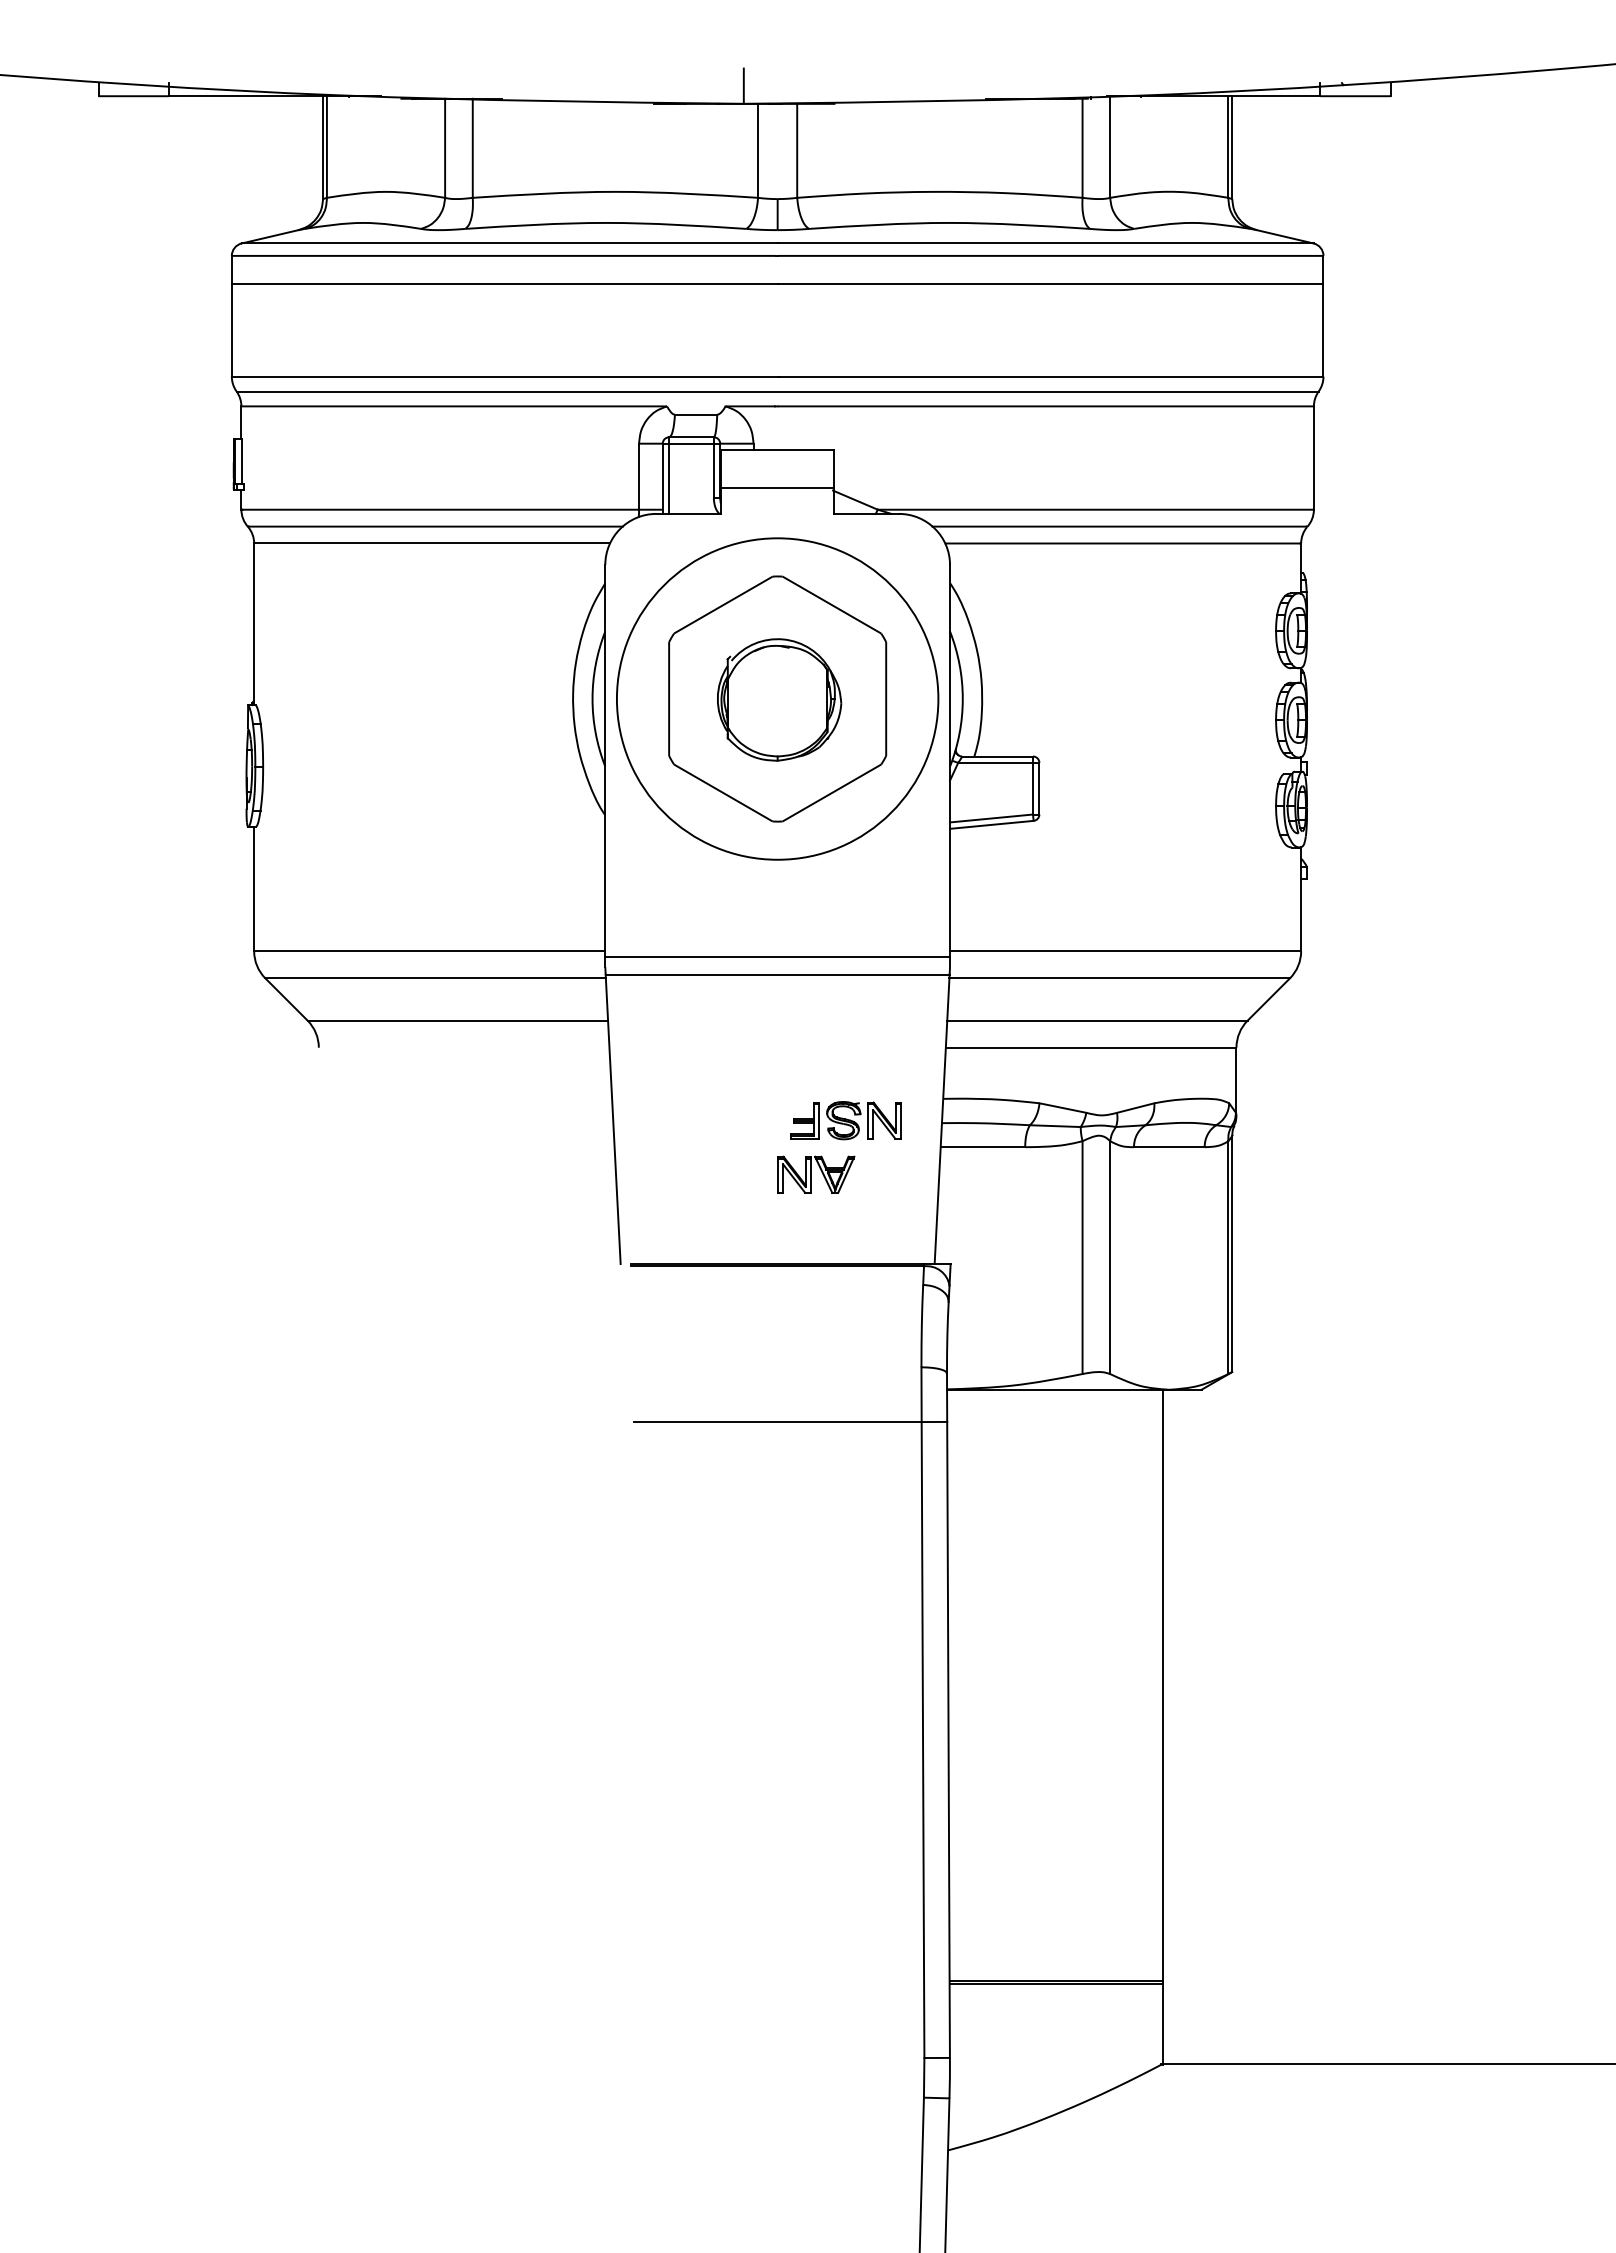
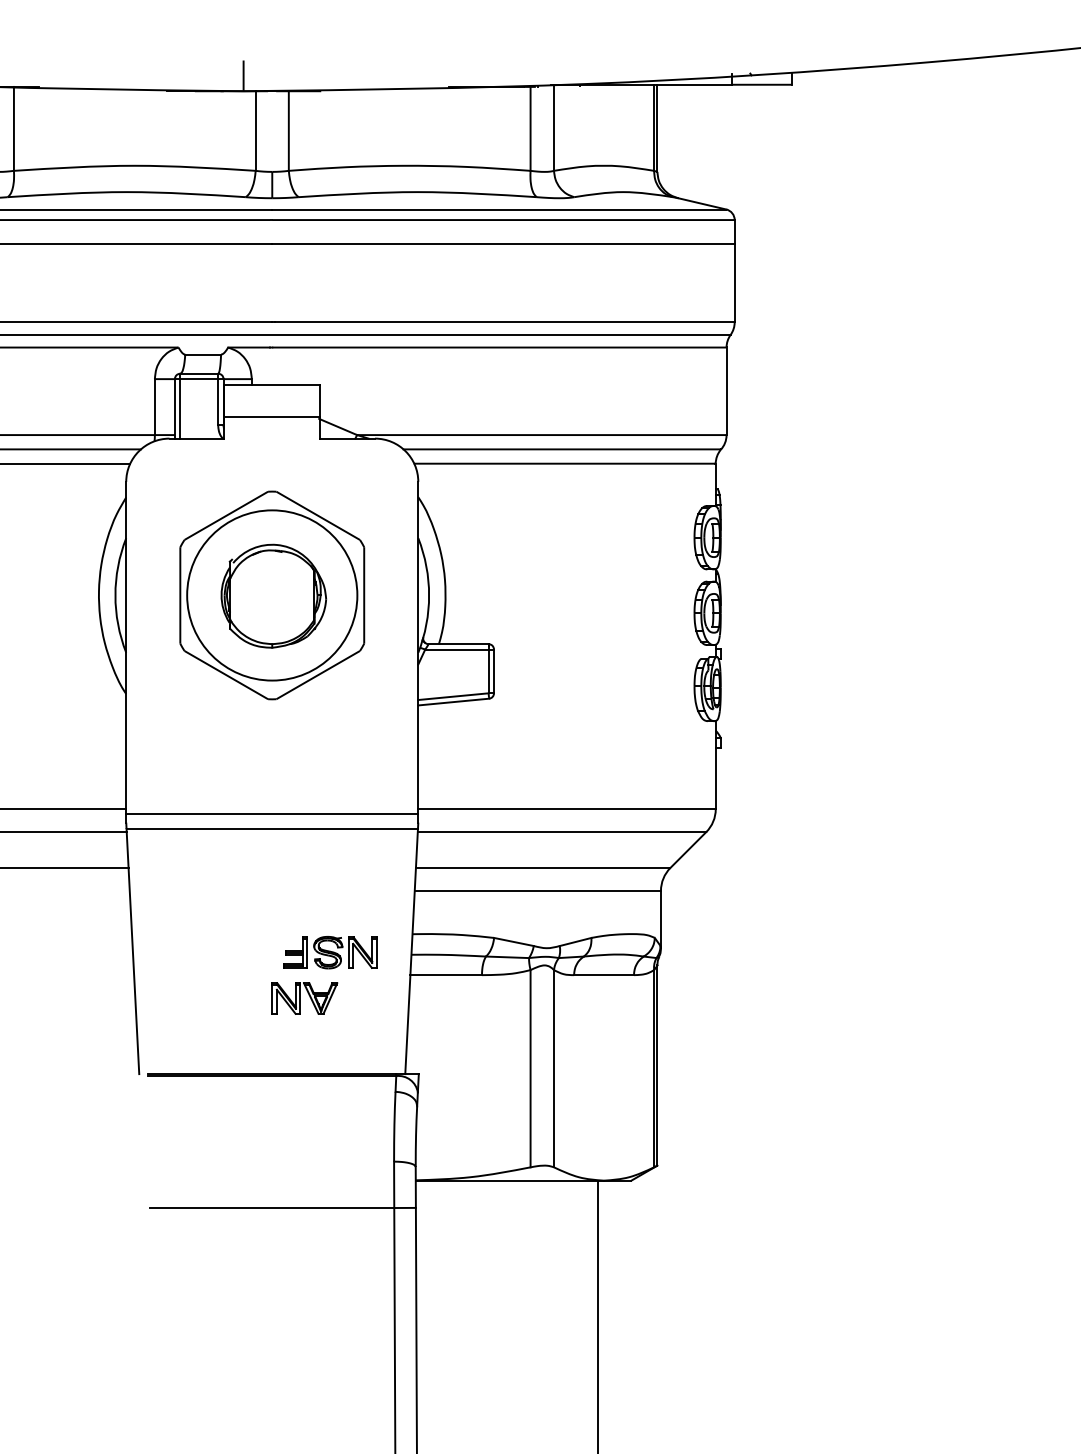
circle: (777, 698) -> (272, 595), size x0.62

